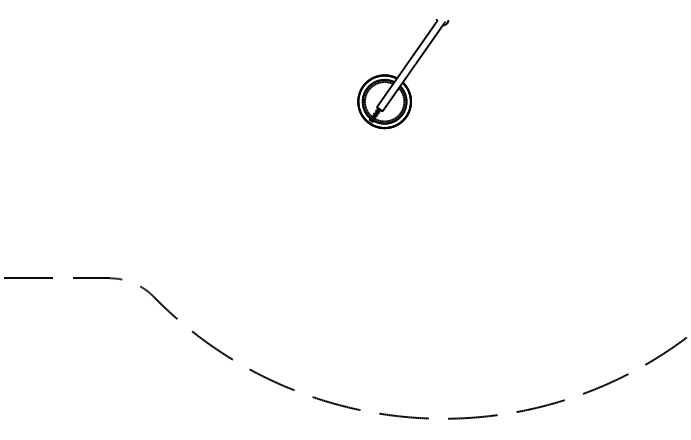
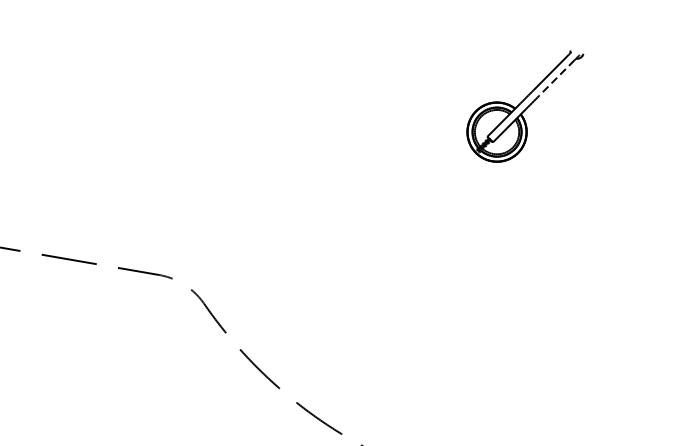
line: (428, 45) -> (556, 78), solid -> dashed

